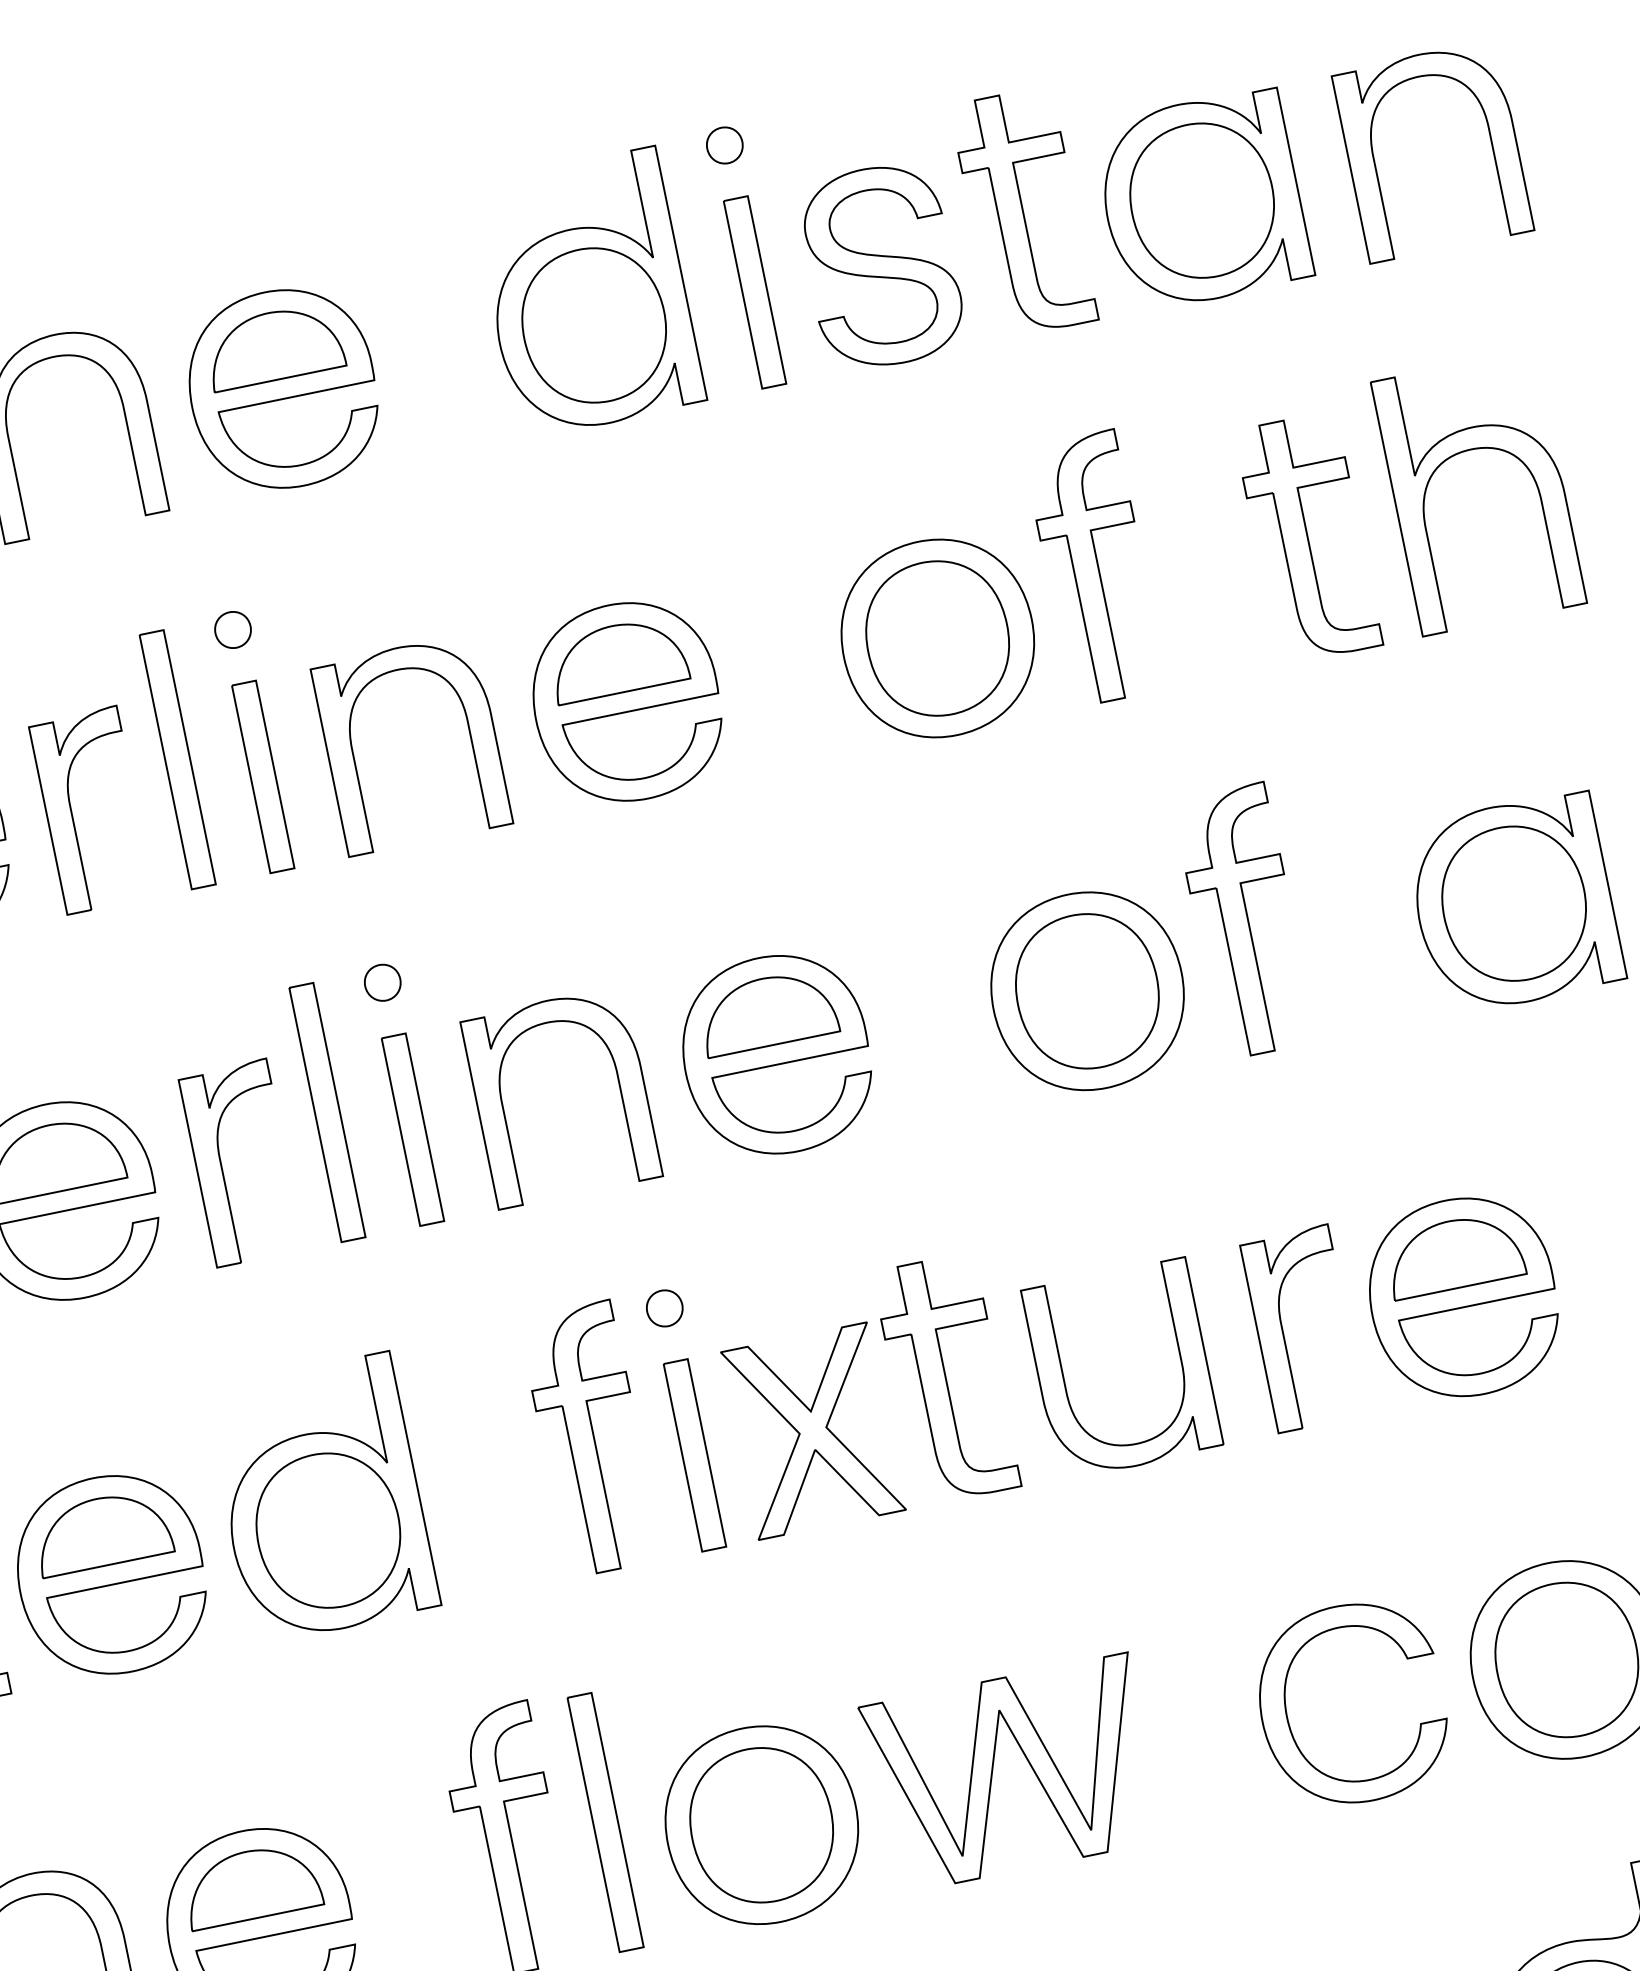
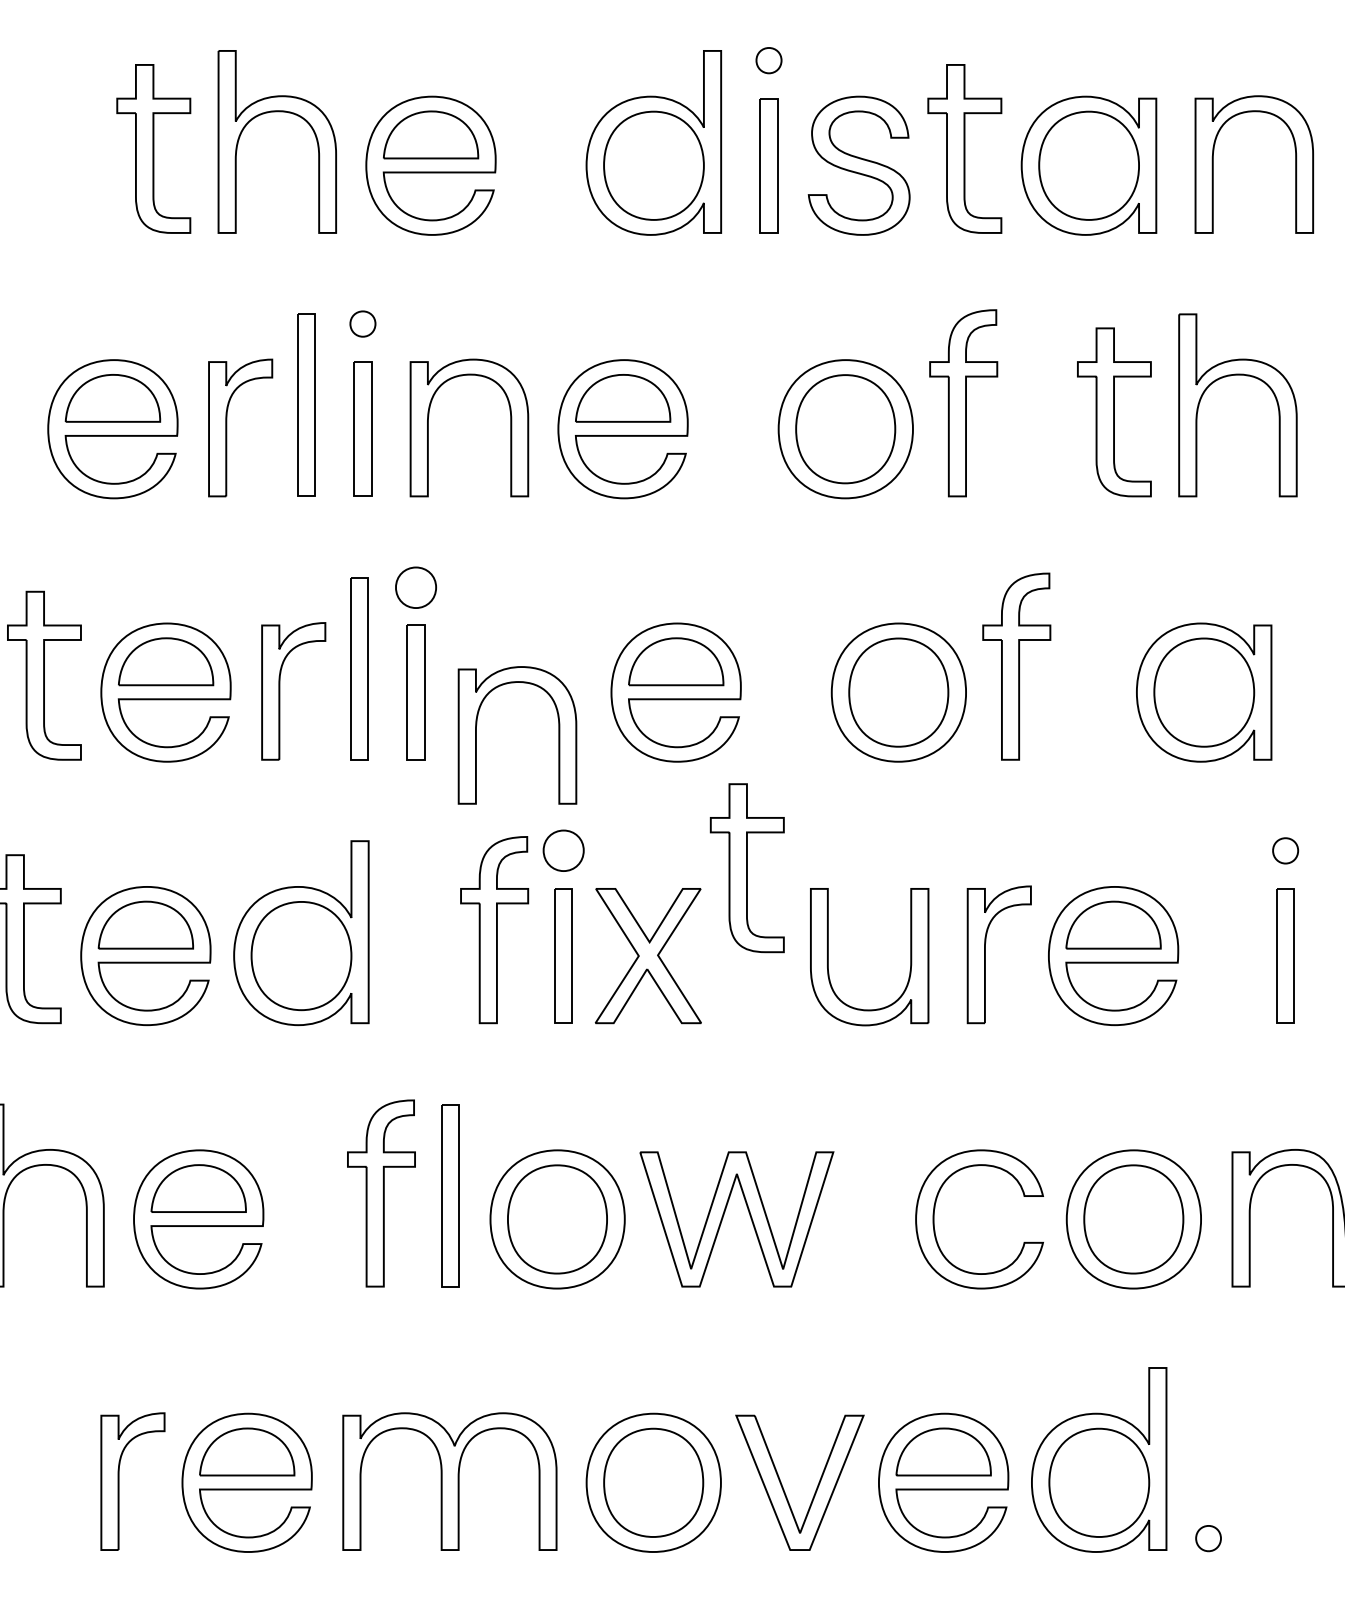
part: (381, 981) -> (415, 586), size x1.6
part: (504, 1109) -> (476, 735), moved
part: (664, 1307) -> (563, 850), size x1.6
part: (945, 1379) -> (746, 868), moved

